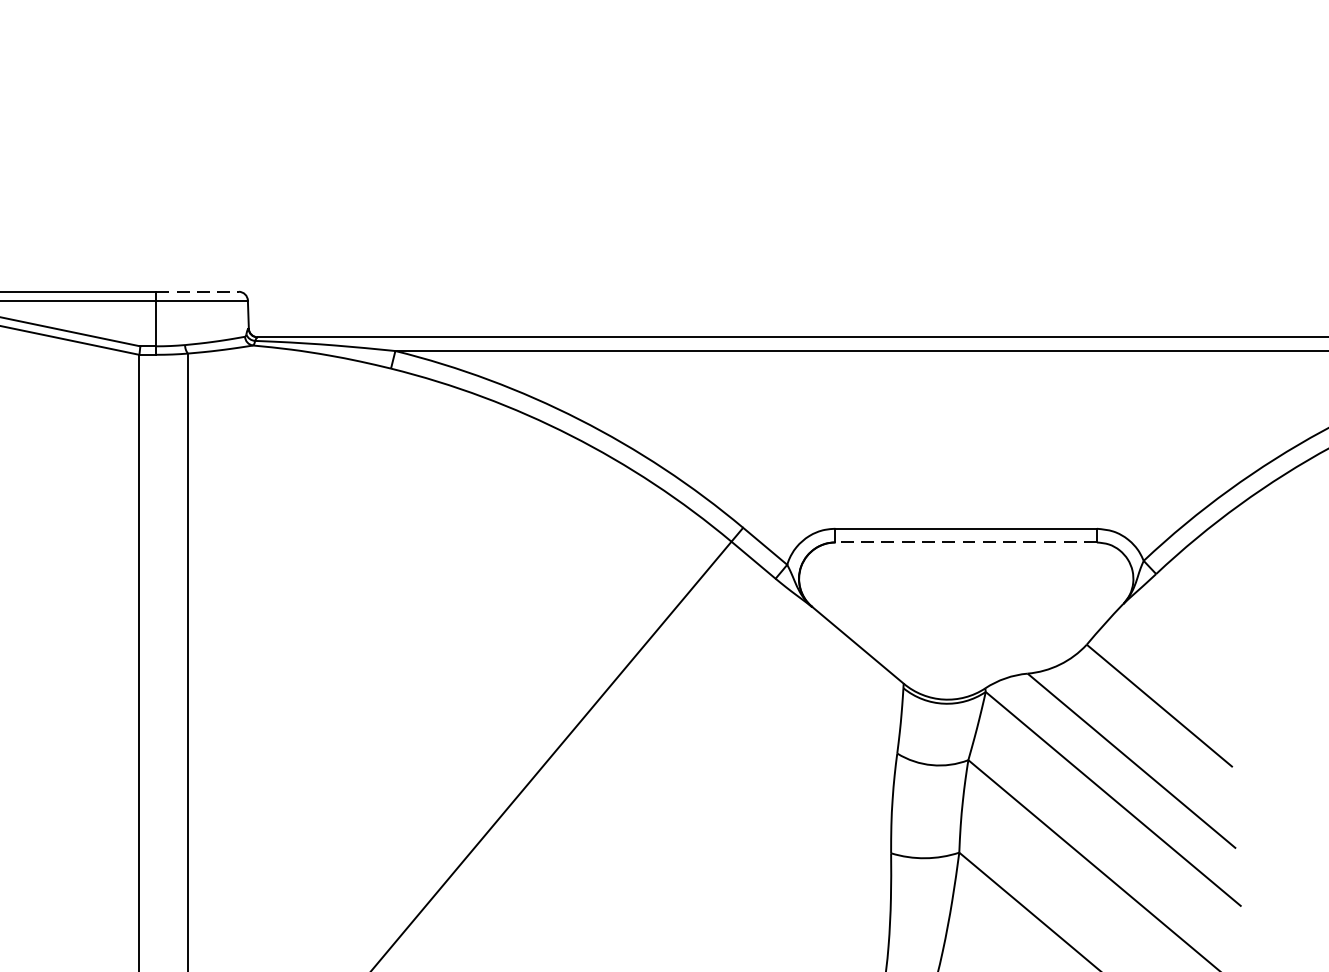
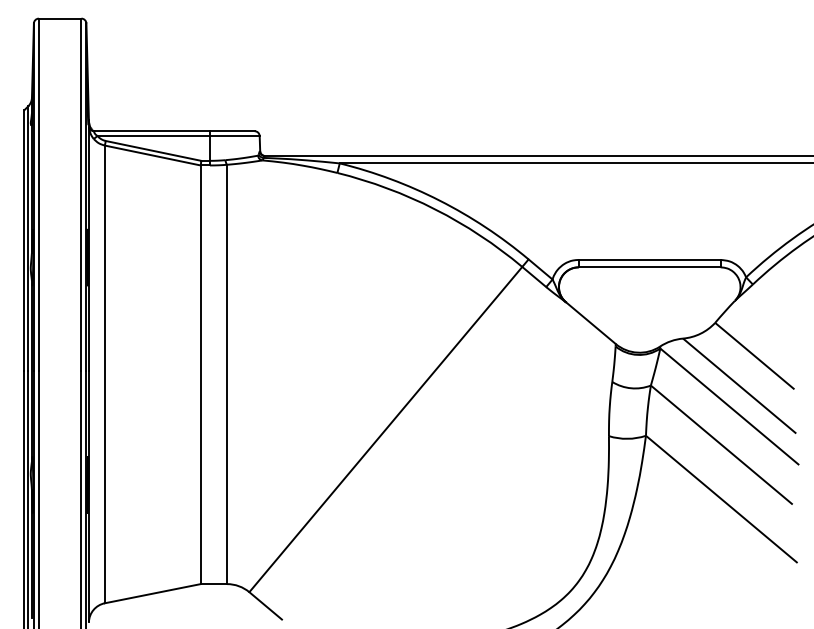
line: (197, 292) -> (232, 131), dashed -> solid
line: (965, 542) -> (649, 267), dashed -> solid

